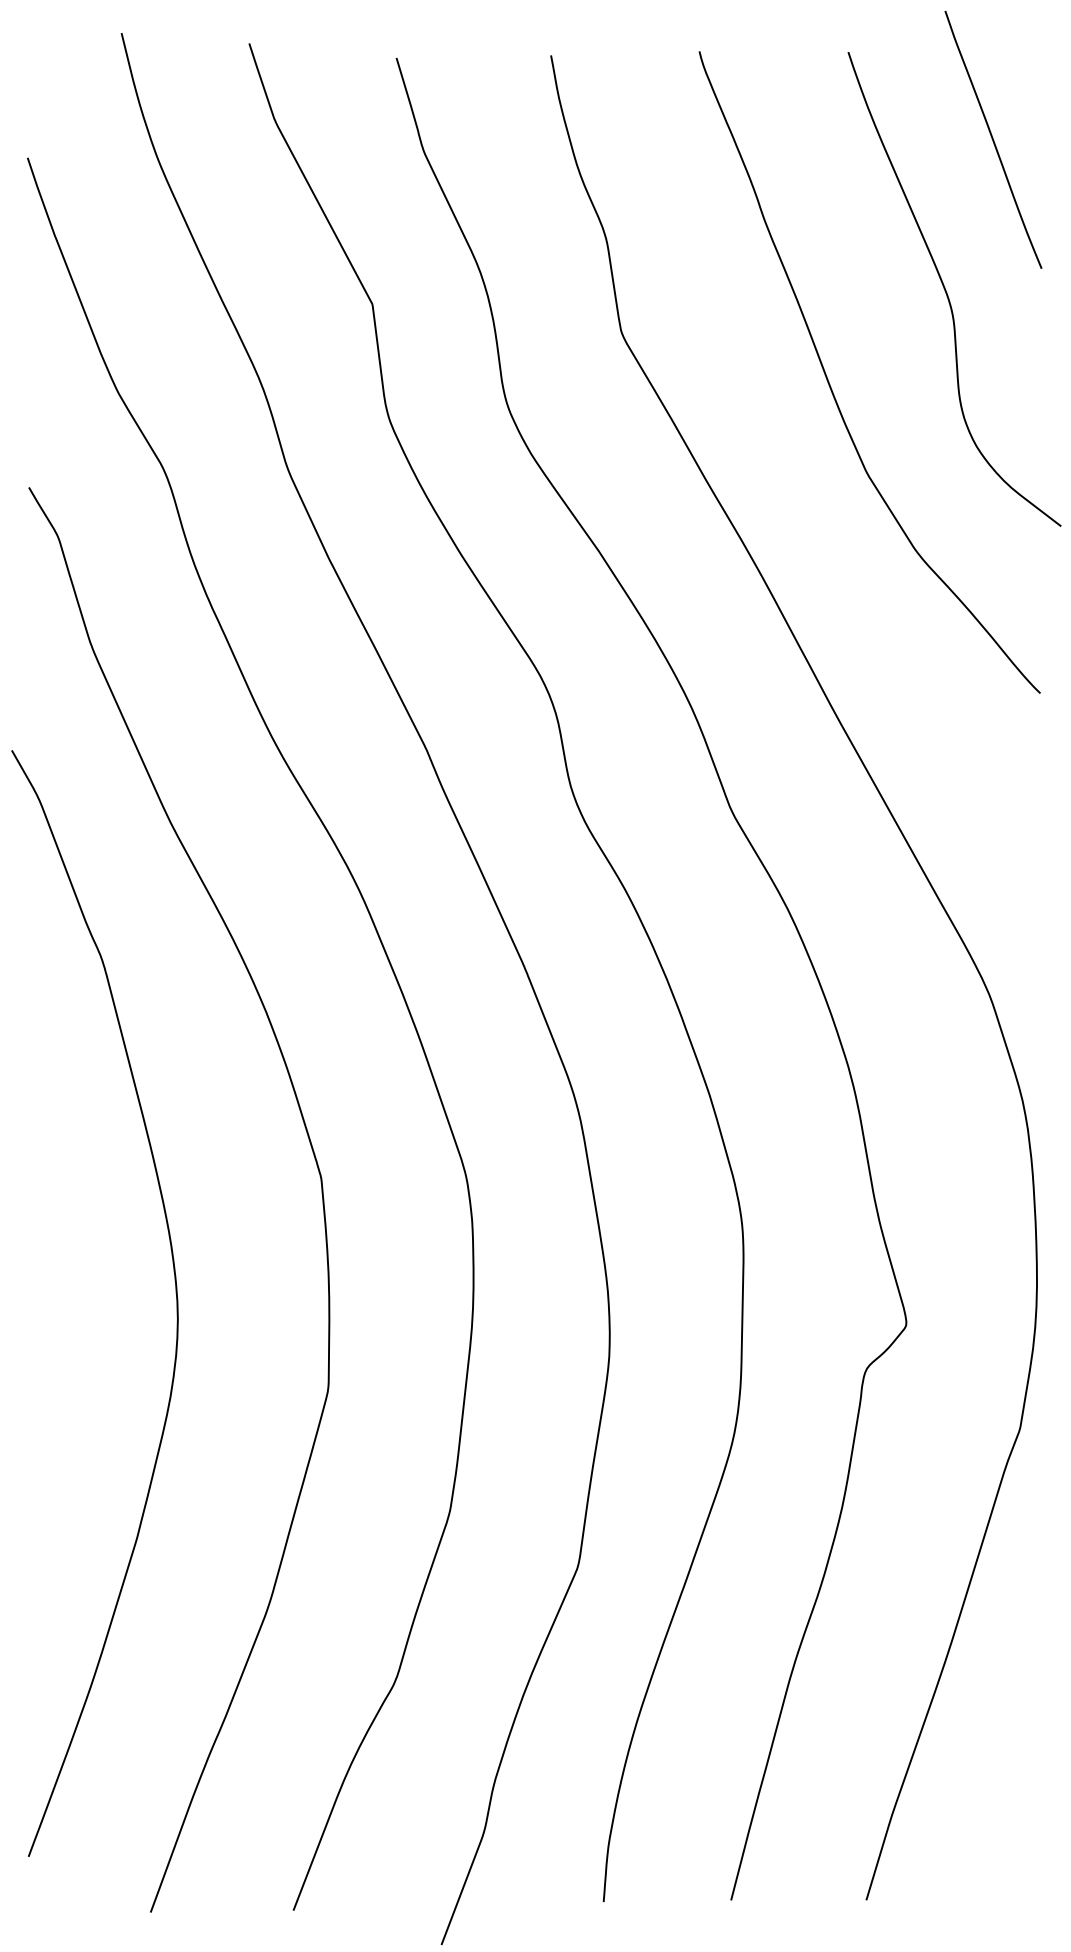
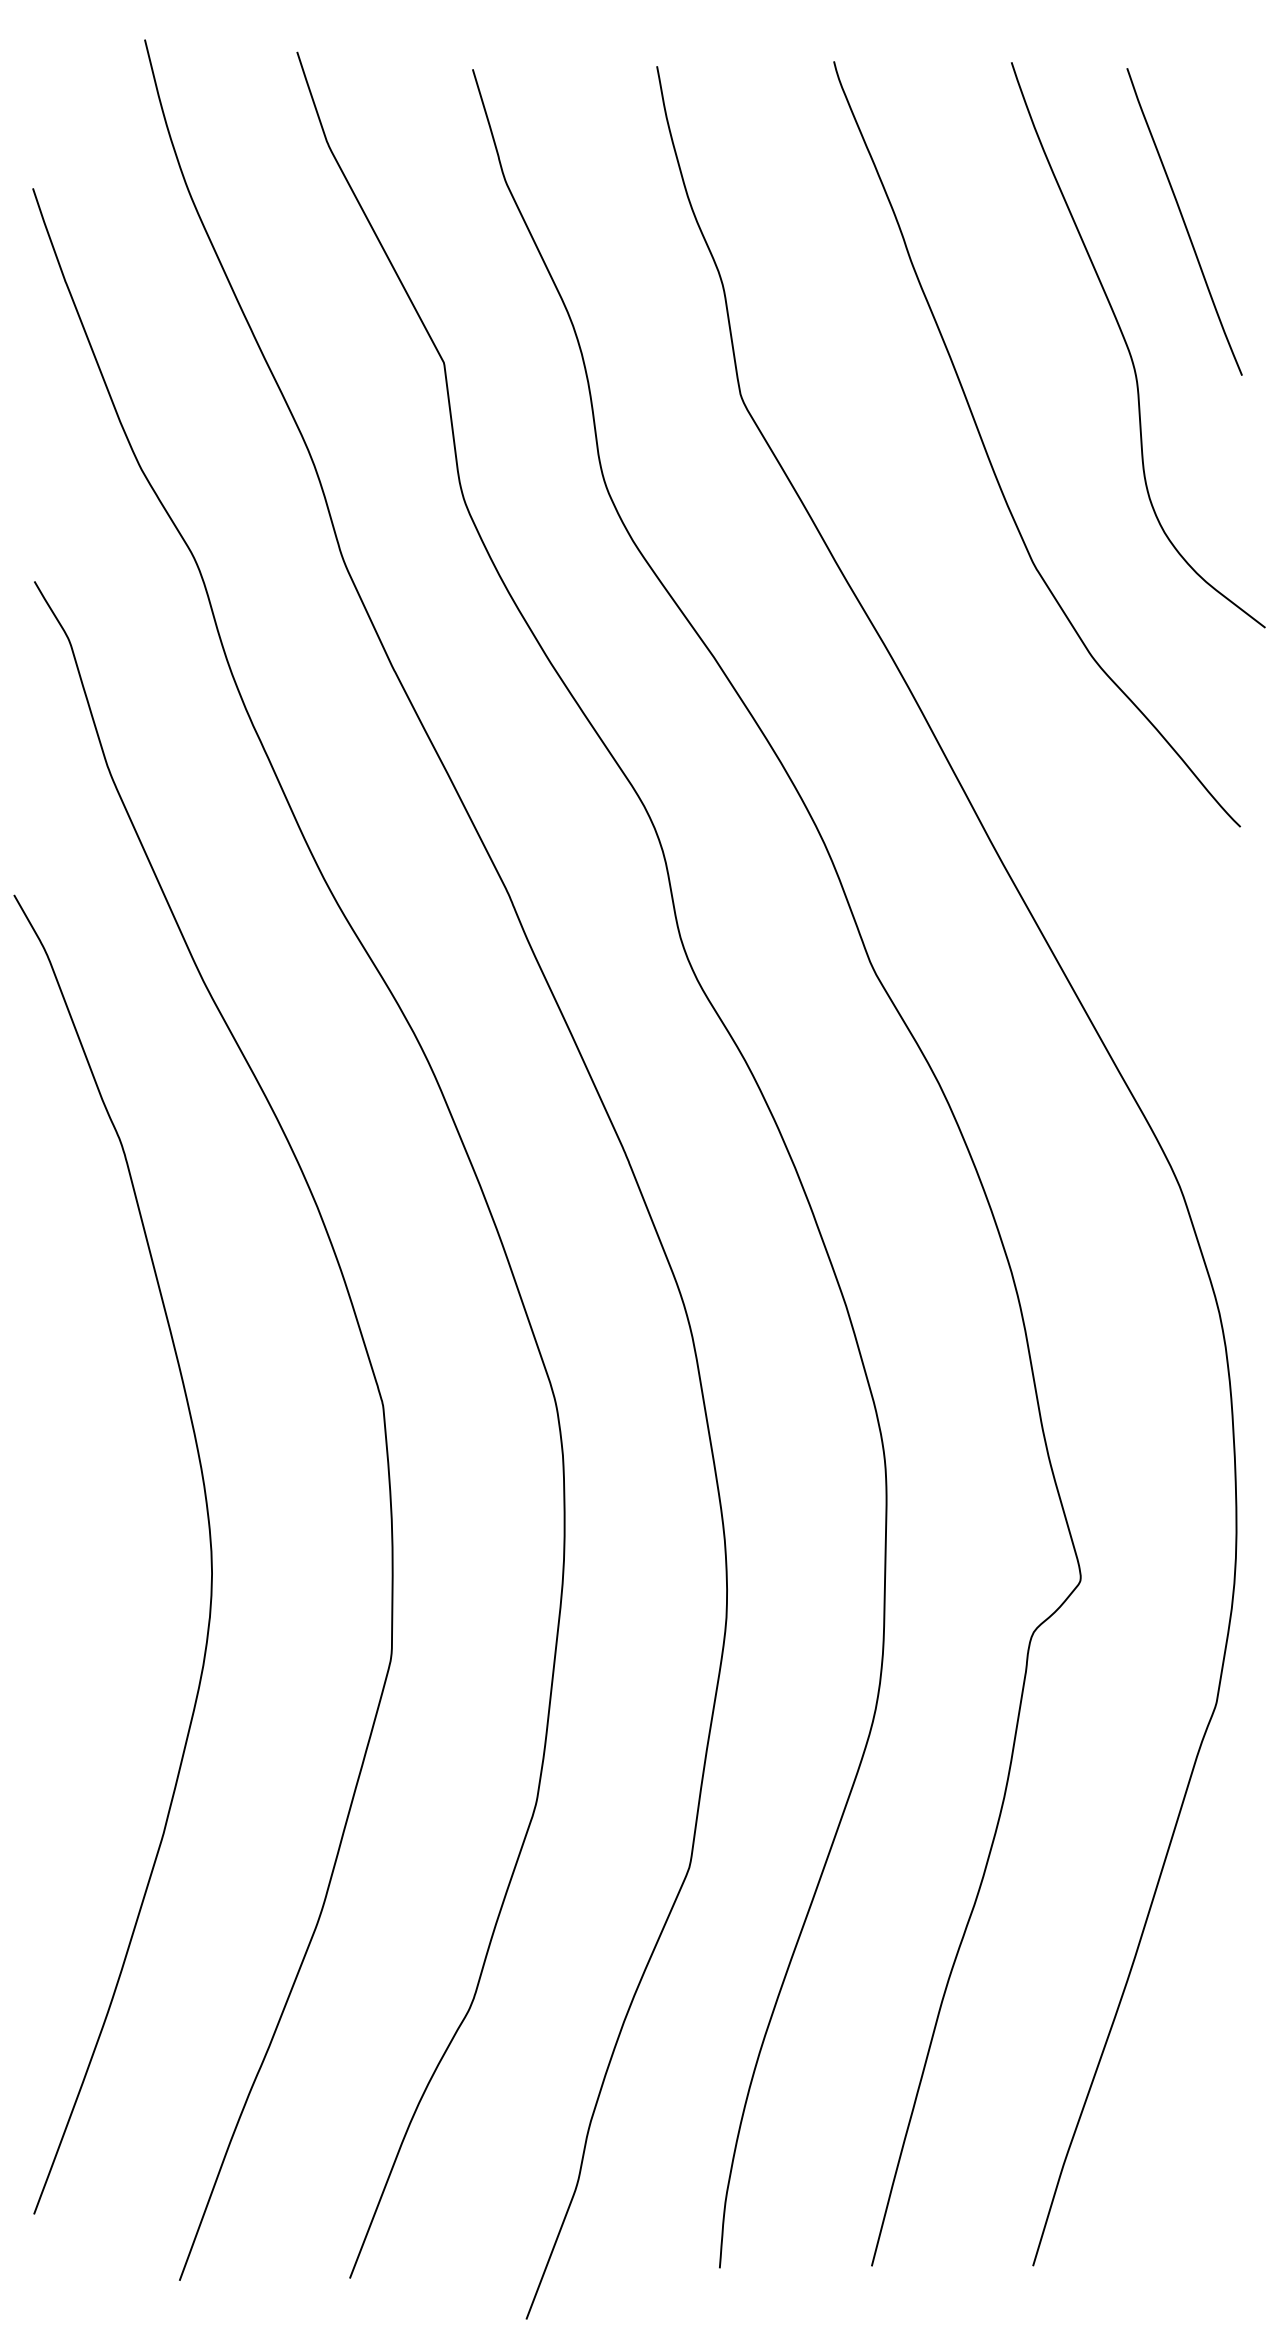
curve: (993, 139) -> (1184, 221), moved

